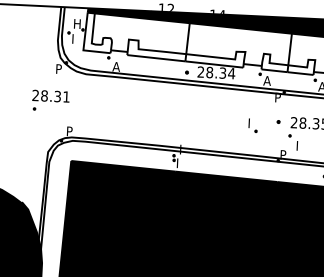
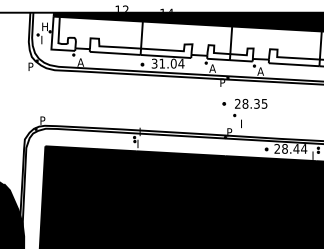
text: (211, 72) -> (163, 63), 28.34 -> 31.04
part: (51, 100) -> (25, 94), removed
part: (253, 126) -> (202, 108), removed

